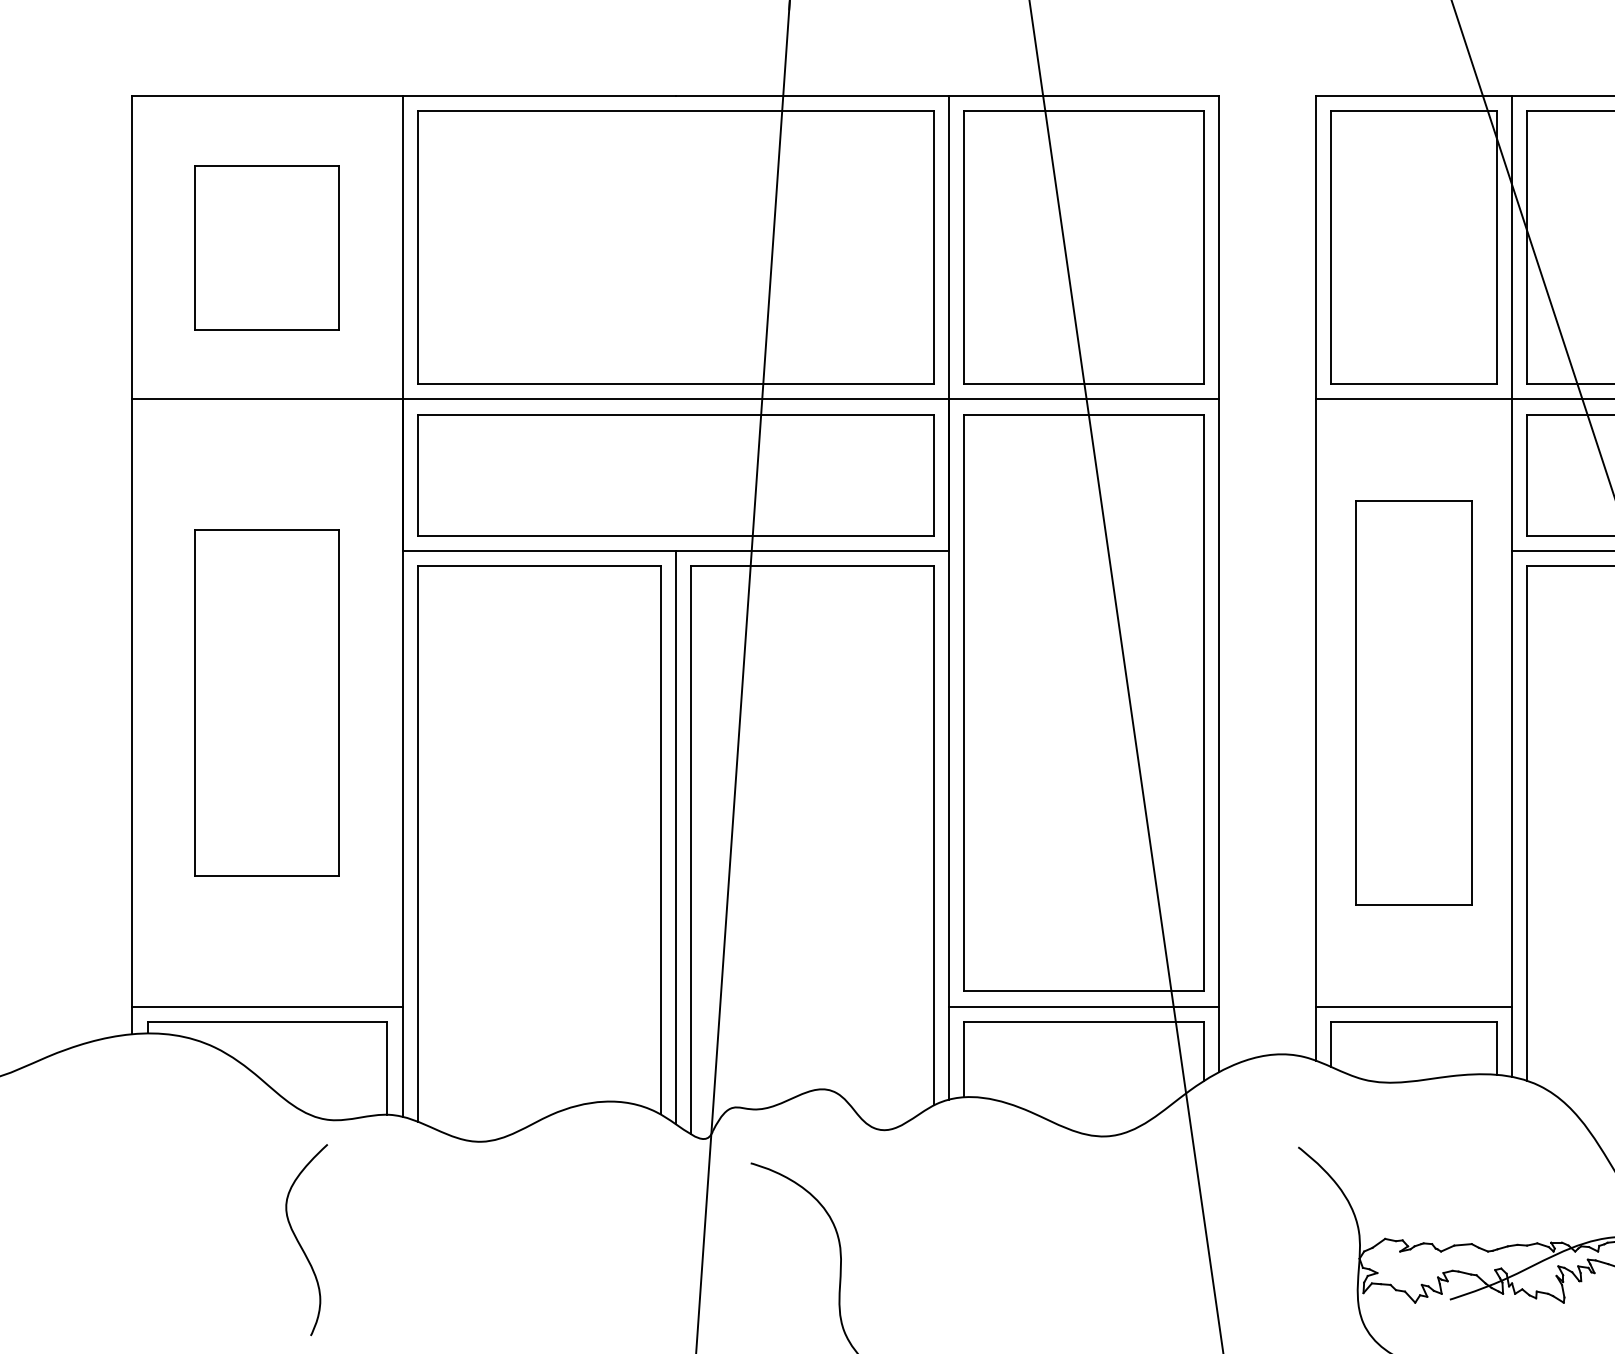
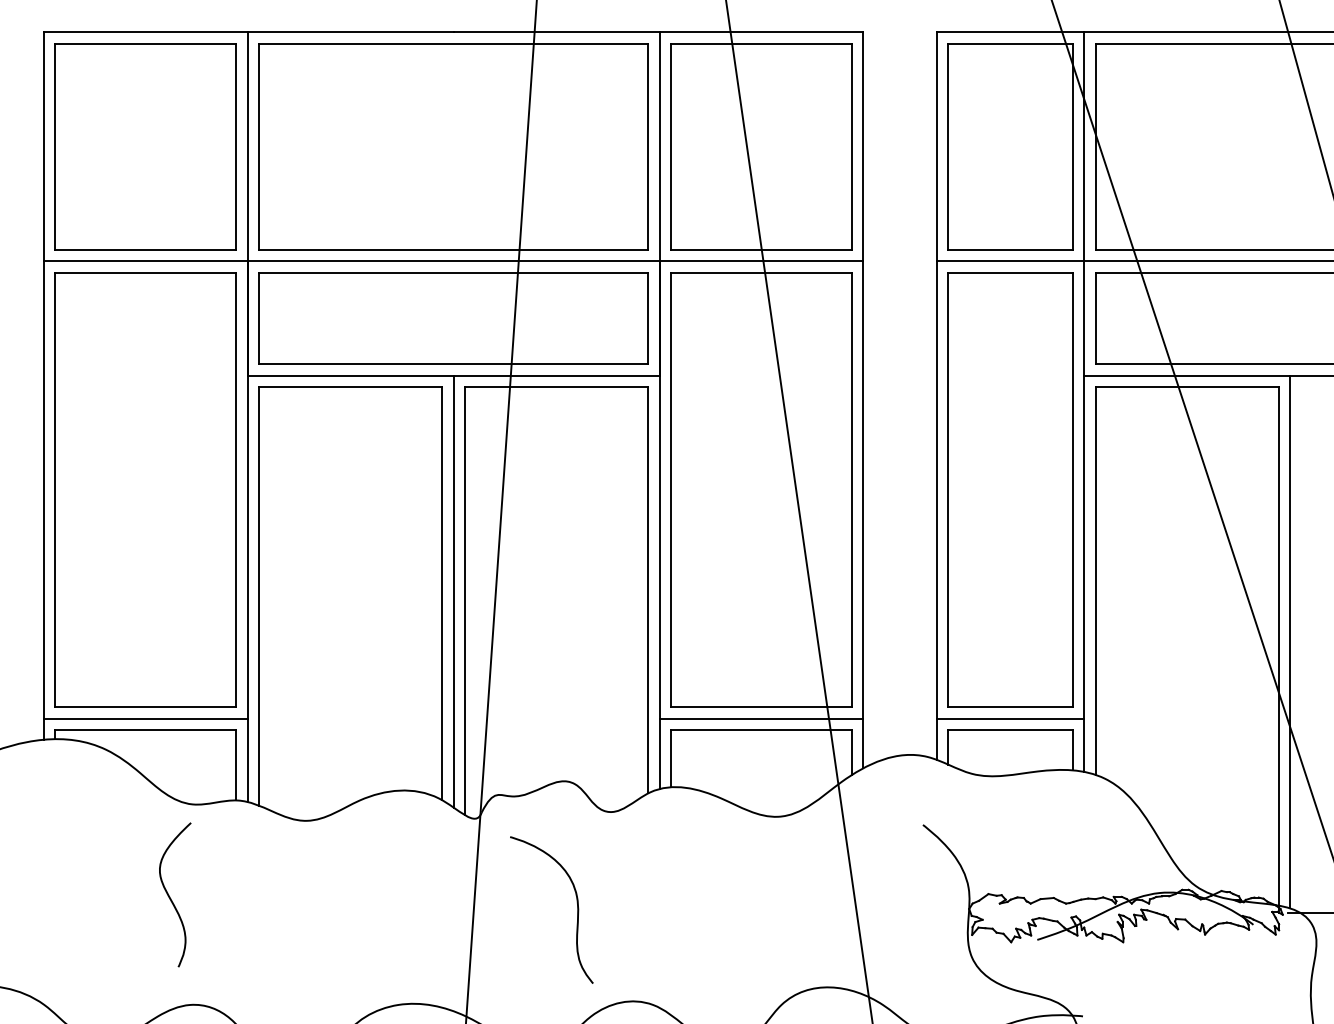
part: (267, 247) -> (145, 146), size x1.67
part: (267, 702) -> (145, 489), size x1.67
part: (1414, 702) -> (1010, 489), size x1.43

